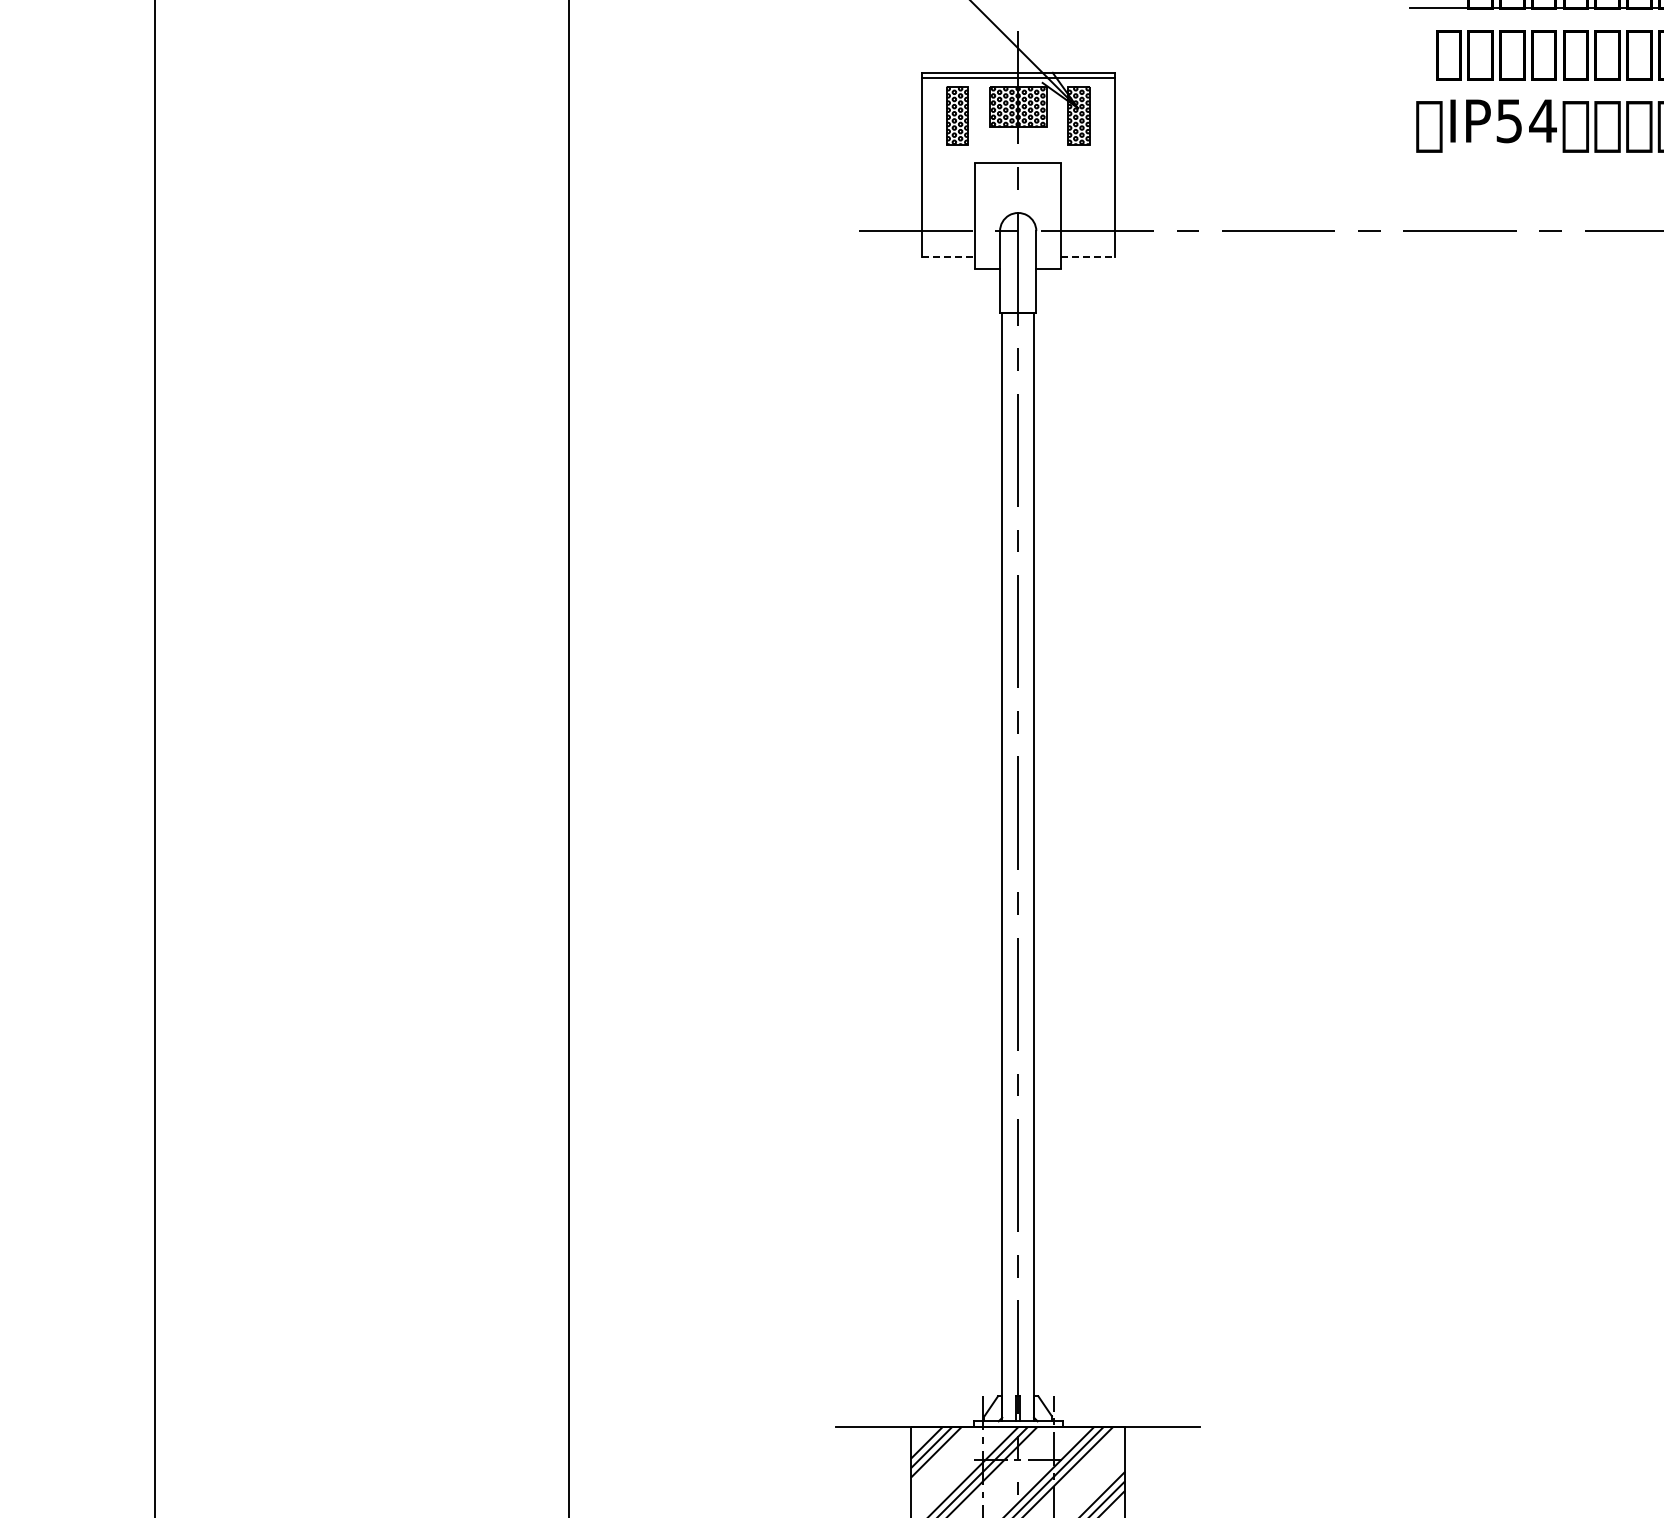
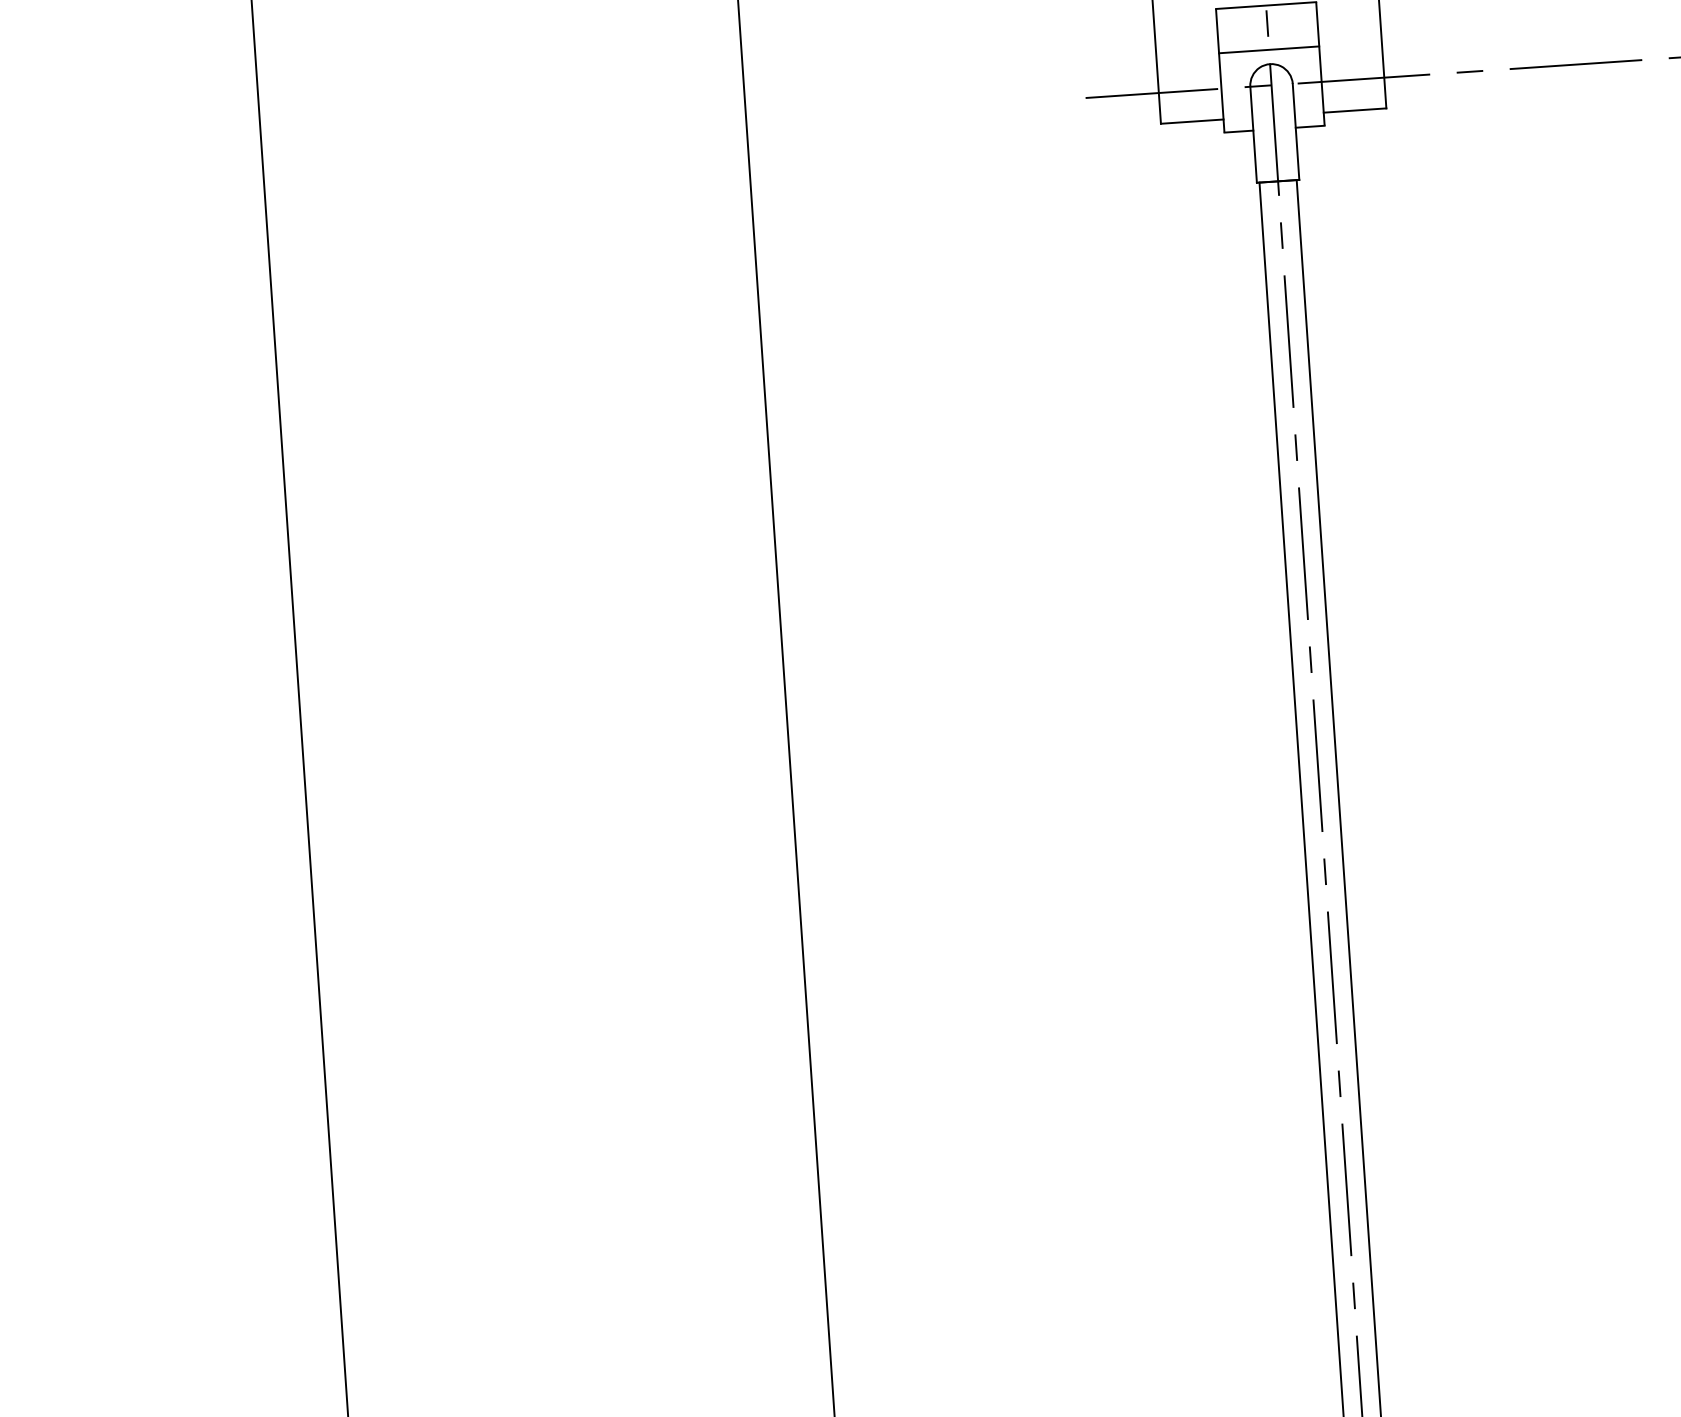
line: (1018, 200) -> (1269, 49), added
line: (948, 257) -> (1192, 121), dashed -> solid
line: (1087, 257) -> (1354, 110), dashed -> solid

